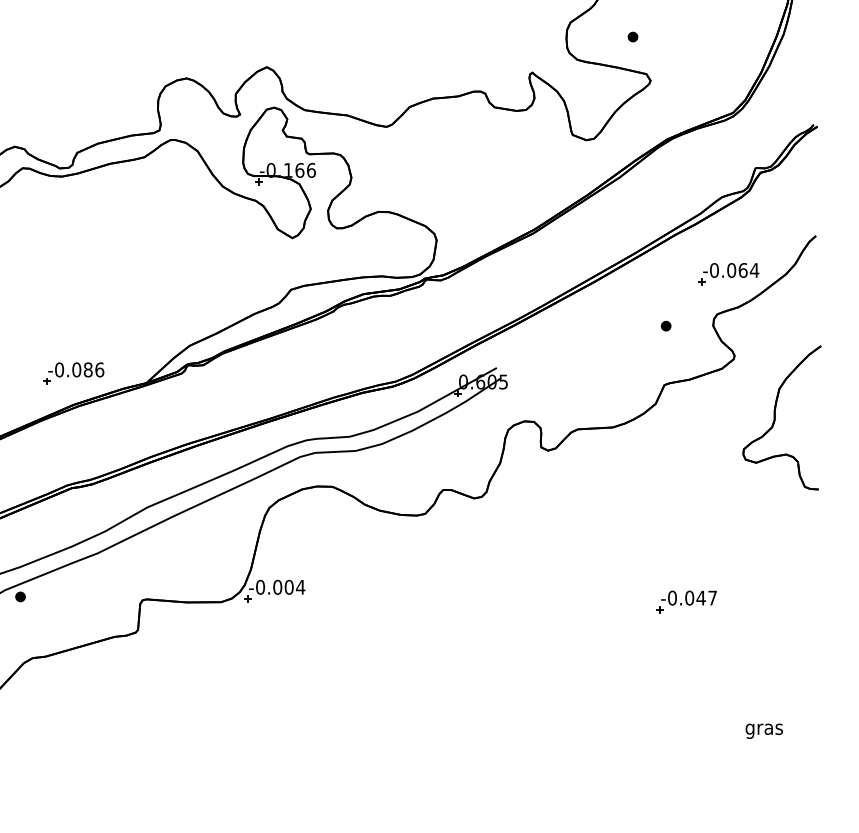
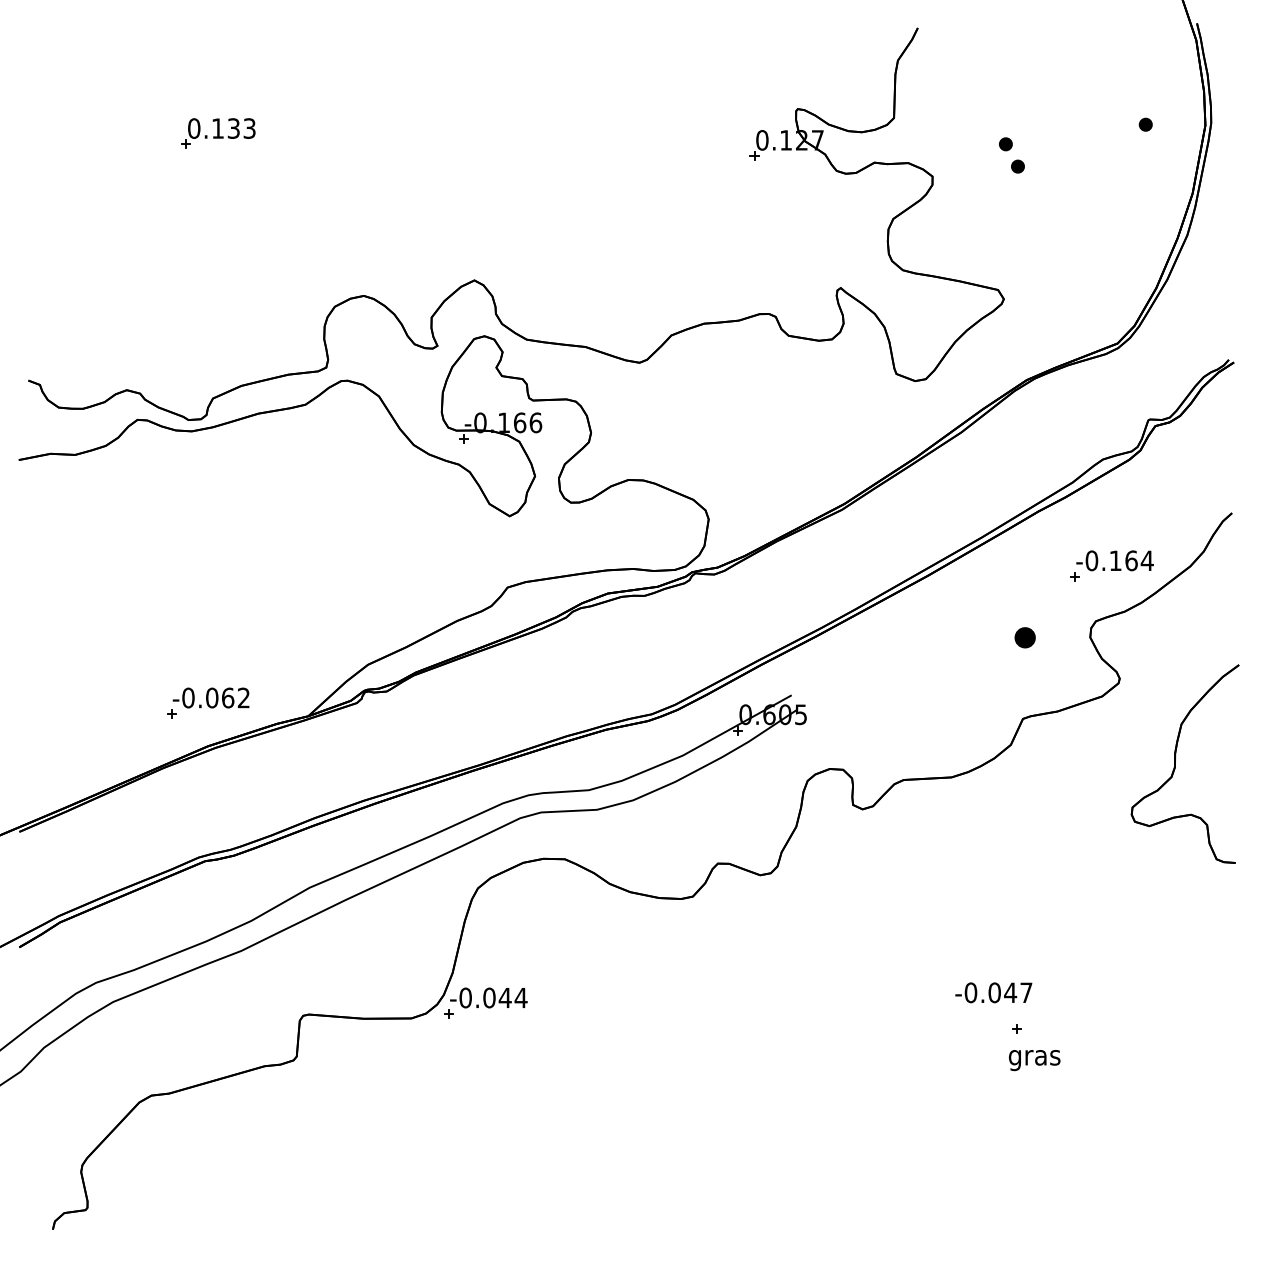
part: (632, 36) -> (979, 238), removed
text: (731, 270) -> (1115, 560), -0.064 -> -0.164
part: (666, 326) -> (1025, 637), size x1.6
text: (93, 369) -> (235, 697), -0.086 -> -0.062
text: (288, 587) -> (504, 997), -0.004 -> -0.044
part: (20, 597) -> (134, 1011), removed
text: (688, 597) -> (993, 992), moved
text: (764, 731) -> (1034, 1060), moved

